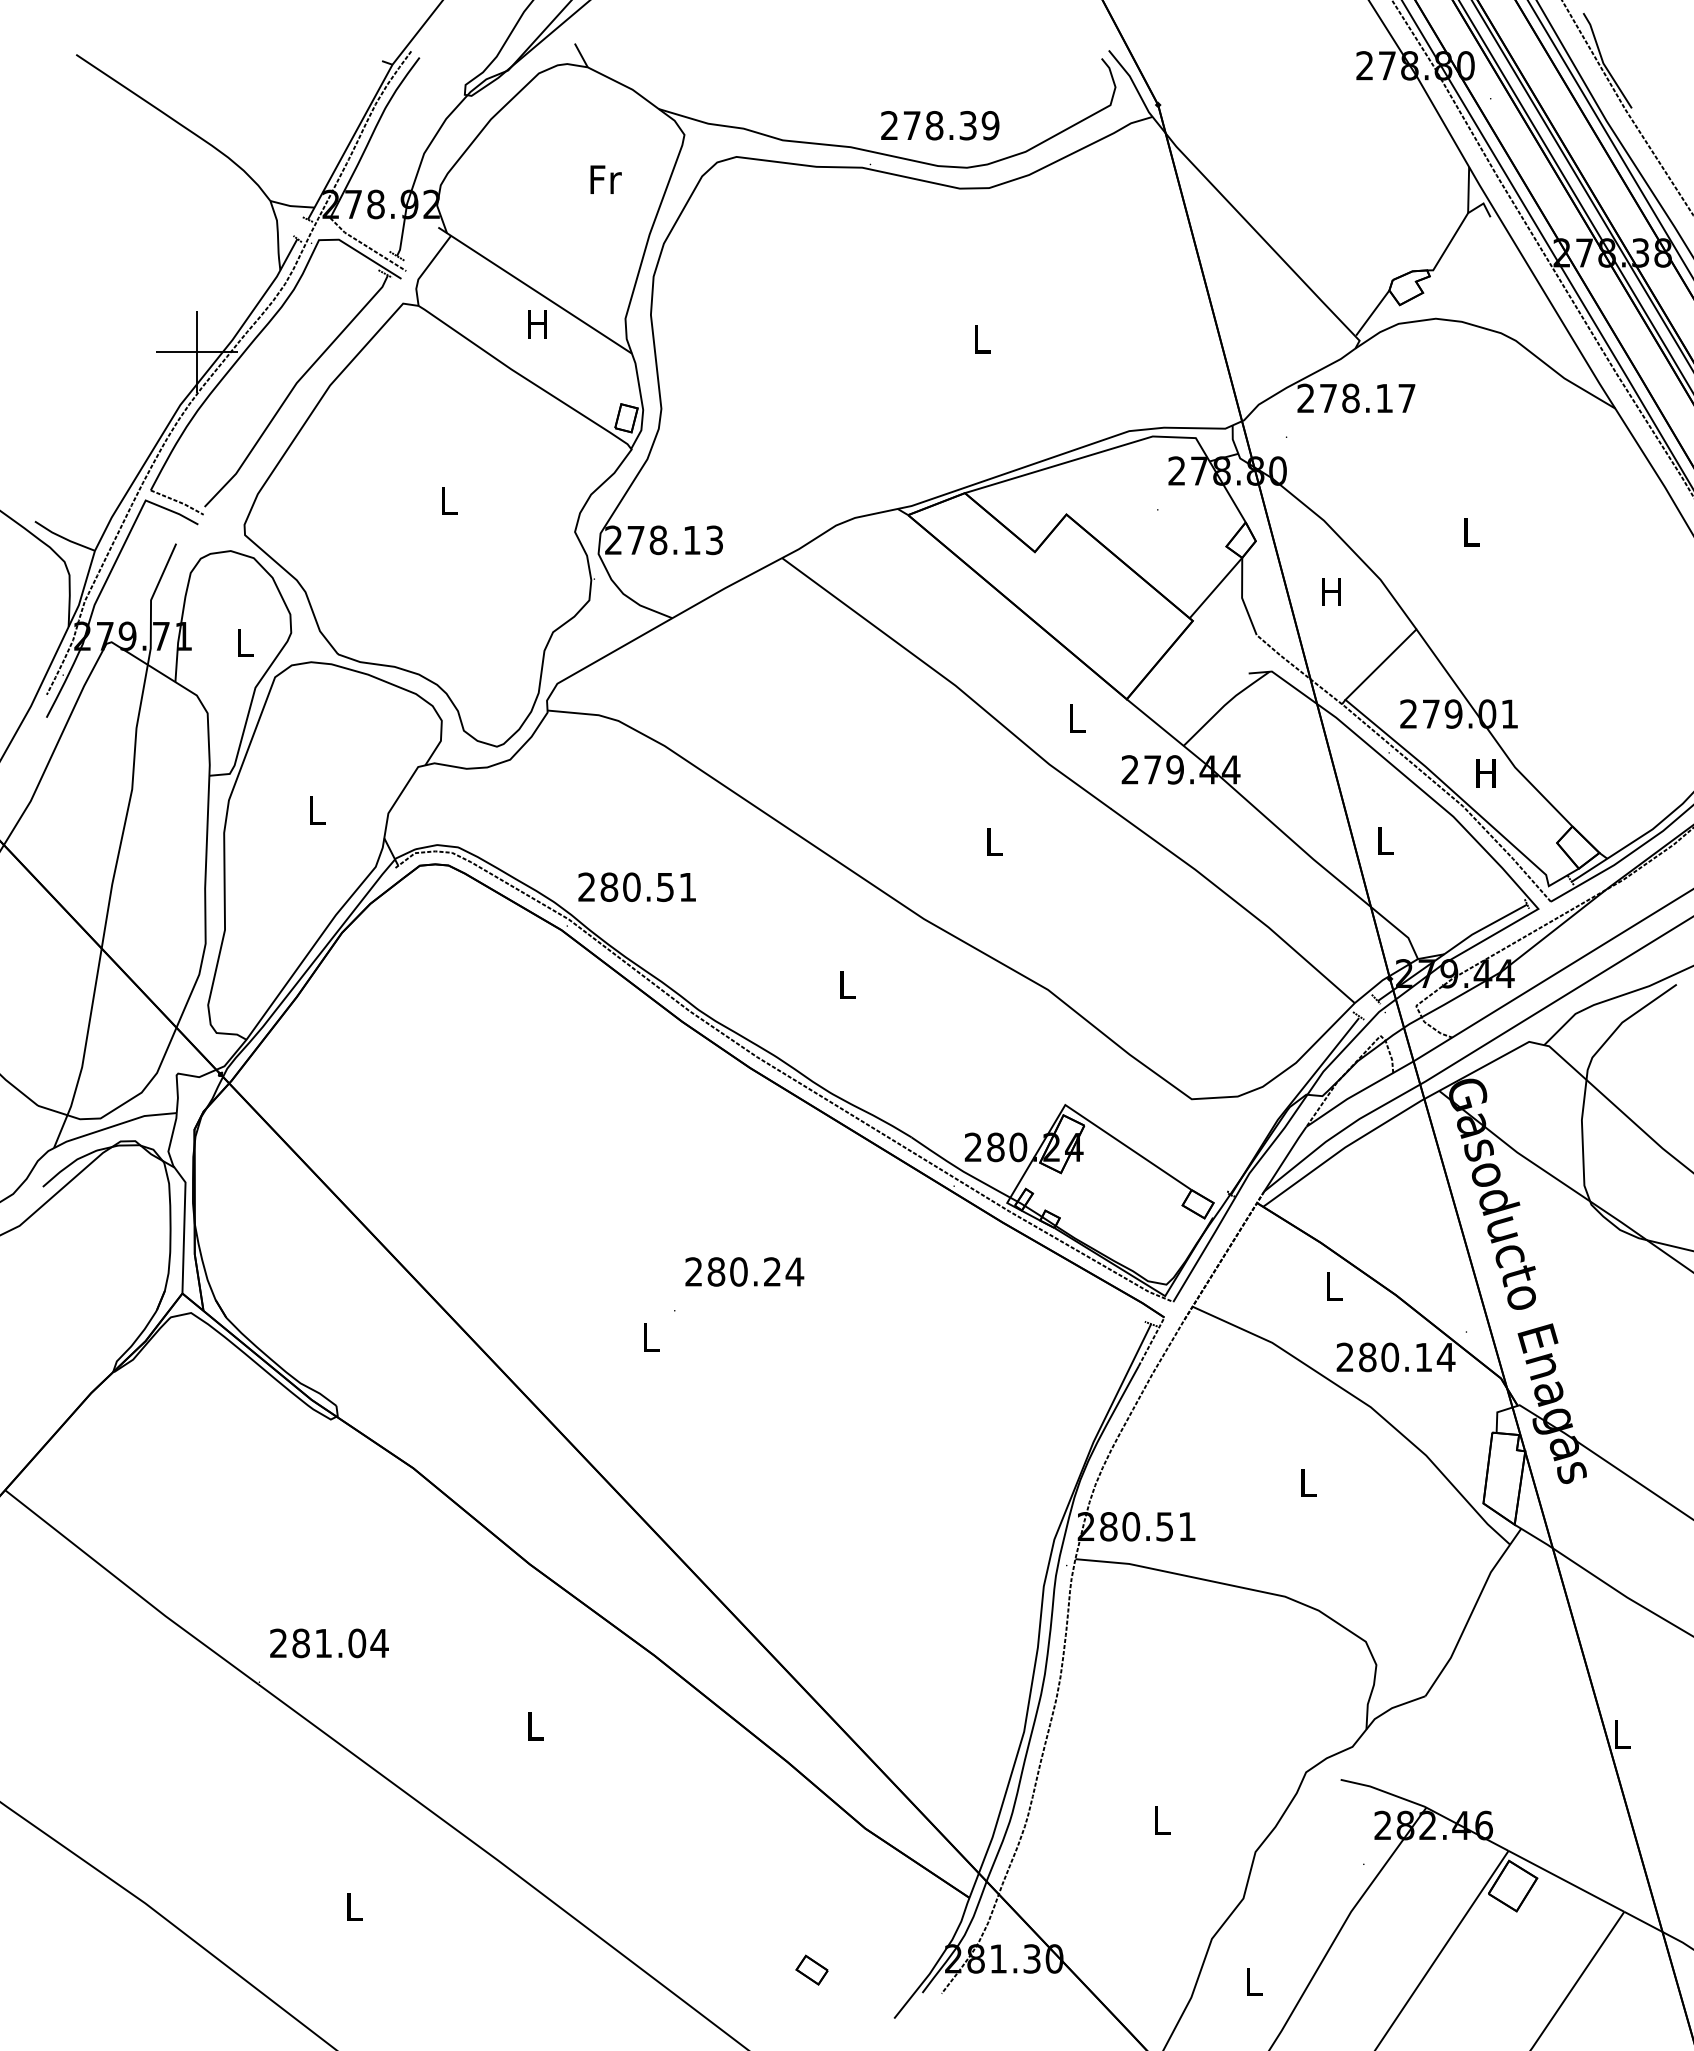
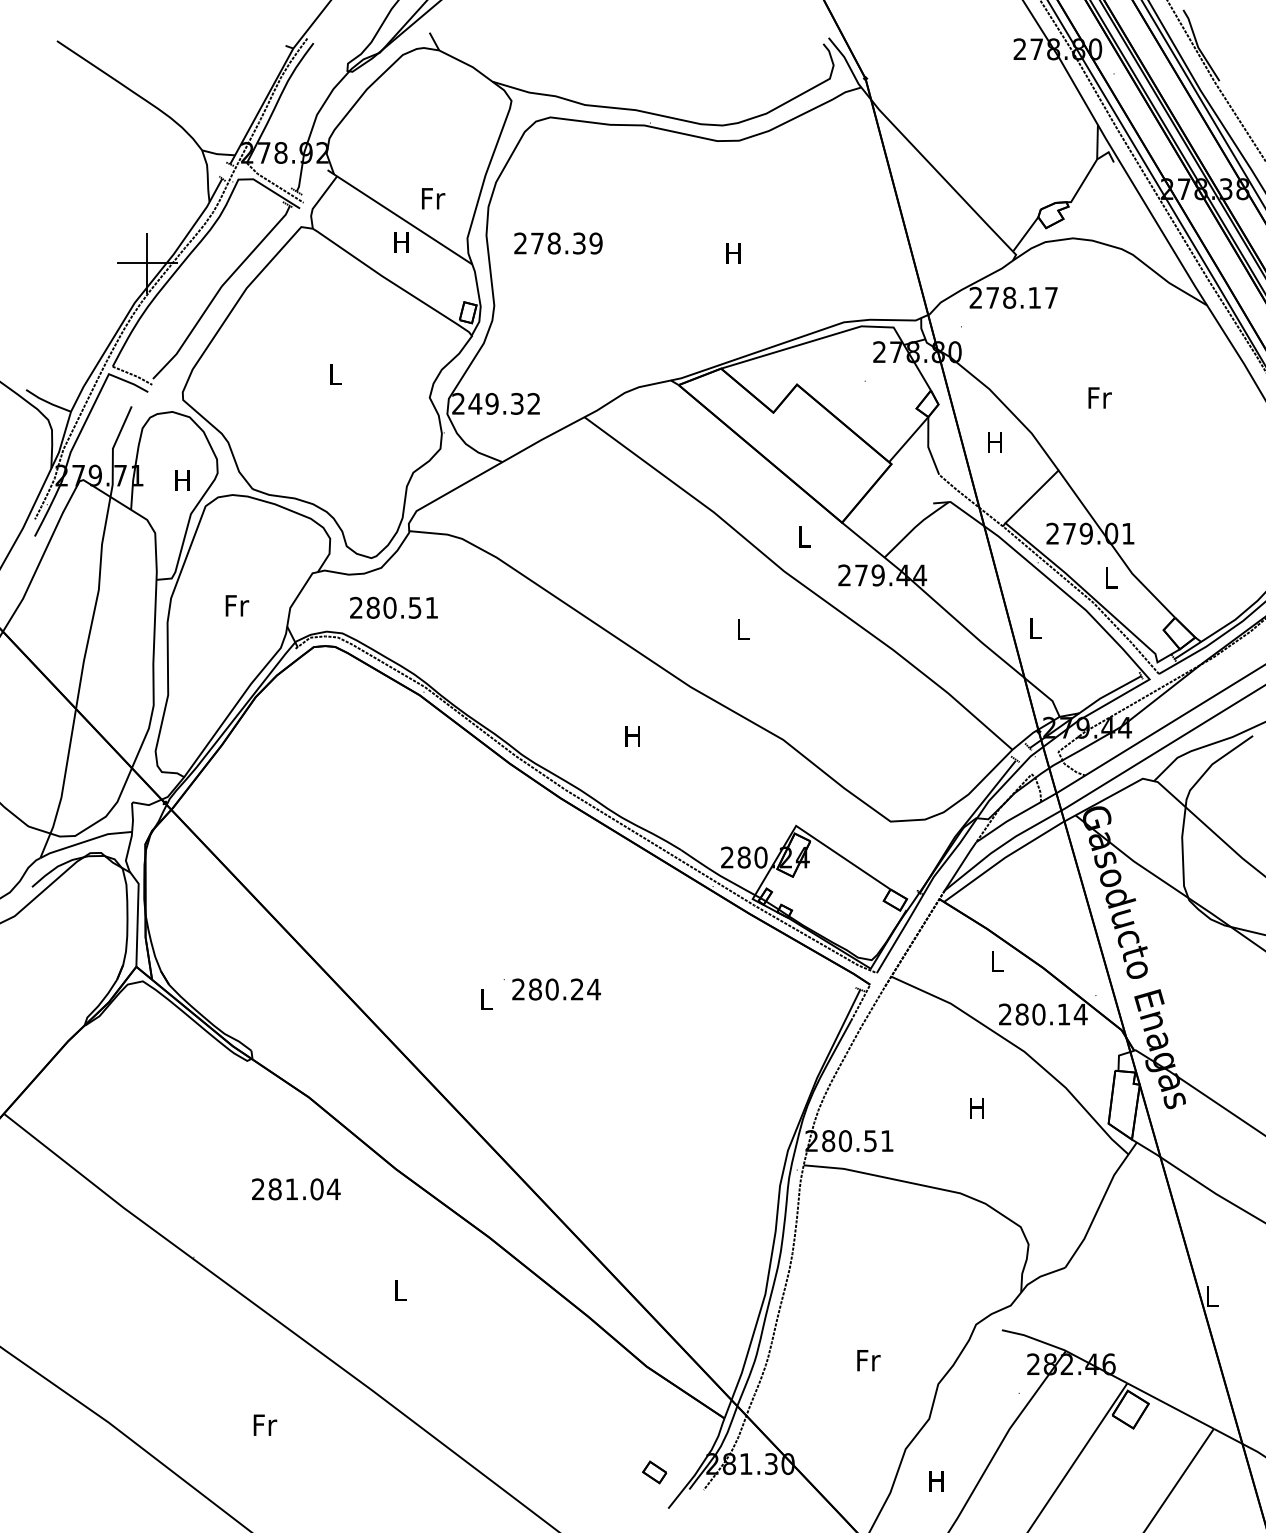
text: (940, 125) -> (558, 243), moved
text: (605, 179) -> (433, 198), moved
text: (980, 339) -> (732, 253), L -> H
text: (1471, 532) -> (1099, 398), L -> Fr
text: (674, 540) -> (504, 404), 278.13 -> 249.32
text: (243, 642) -> (182, 480), L -> H
text: (1485, 773) -> (1110, 578), H -> L
text: (317, 810) -> (237, 605), L -> Fr
text: (636, 886) -> (393, 607), moved
text: (846, 984) -> (632, 735), L -> H
text: (744, 1271) -> (556, 989), moved
text: (1307, 1482) -> (977, 1108), L -> H
text: (329, 1643) -> (296, 1189), moved
text: (1162, 1820) -> (868, 1360), L -> Fr
text: (354, 1906) -> (264, 1424), L -> Fr
part: (811, 1969) -> (654, 1471), moved
text: (1252, 1981) -> (936, 1480), L -> H

